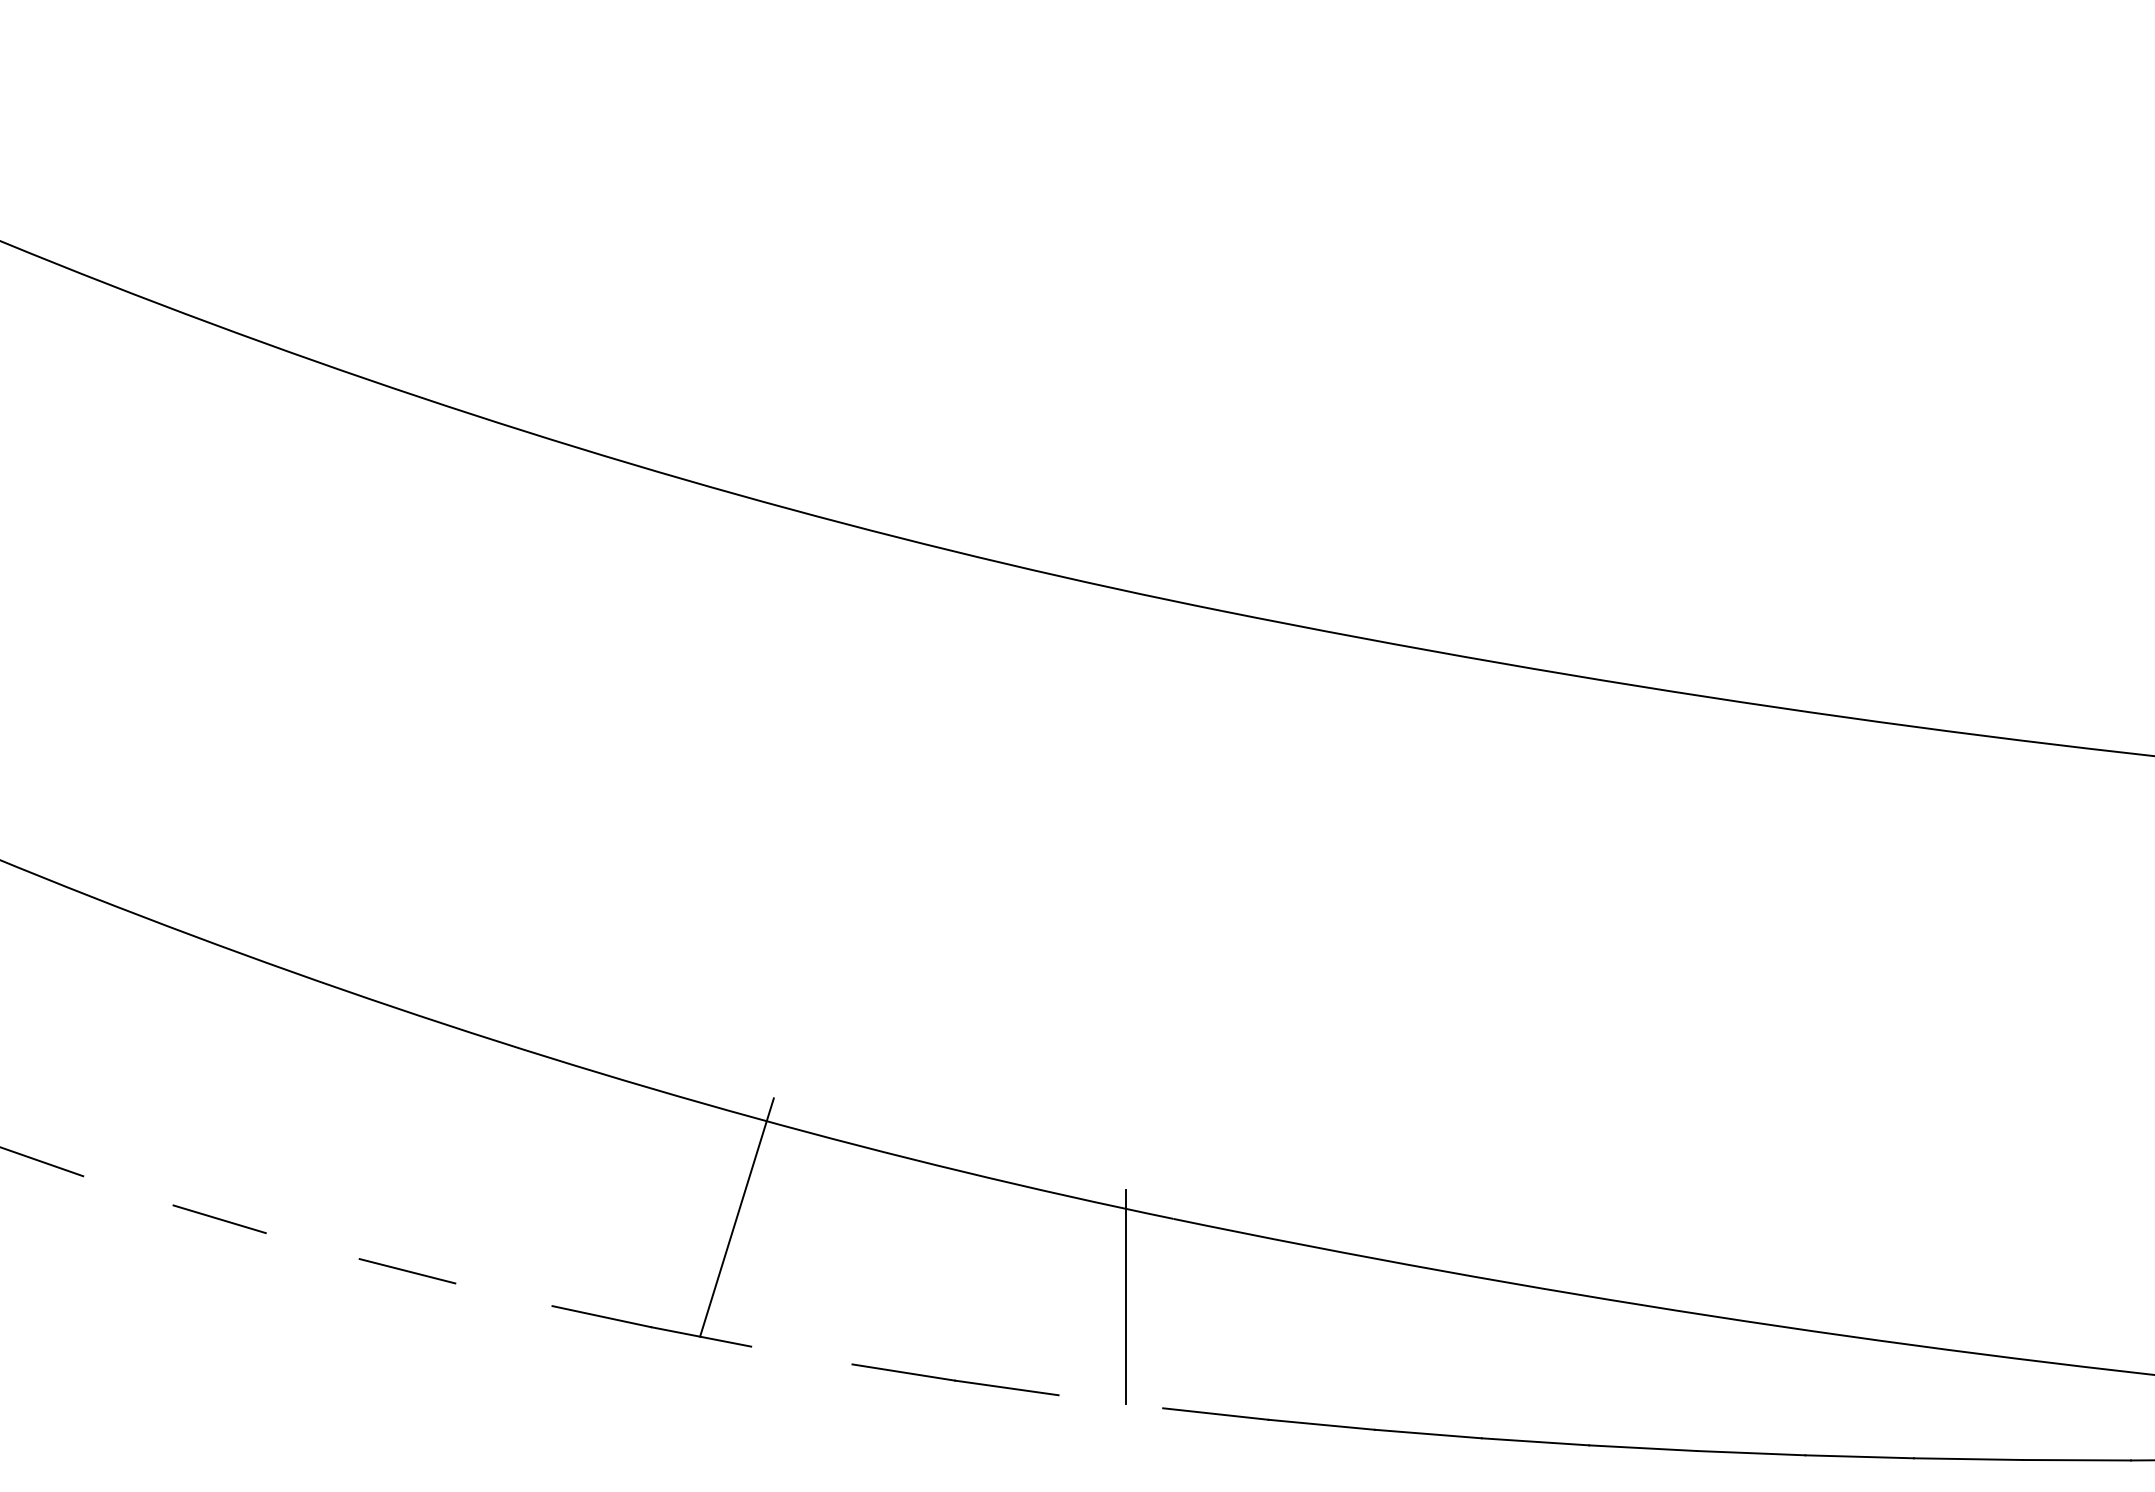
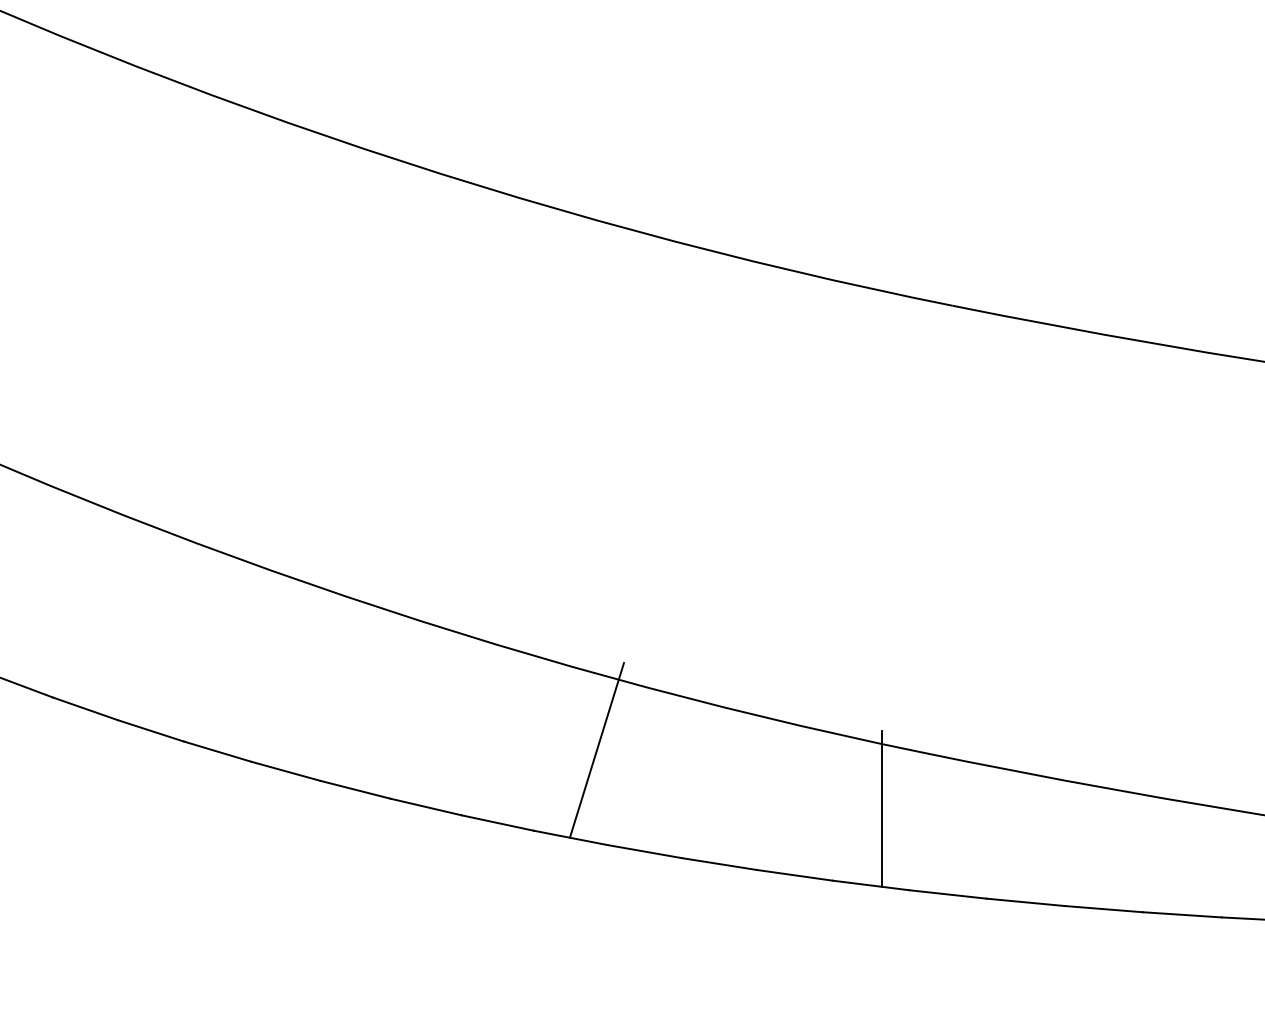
line: (128, 1190) -> (150, 730), added
line: (312, 1246) -> (285, 771), added
line: (503, 1294) -> (425, 806), added
line: (801, 1355) -> (644, 851), added
line: (1110, 1401) -> (870, 885), added

